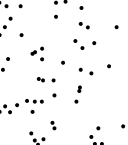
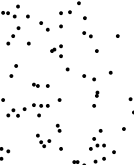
part: (78, 44) -> (44, 26), moved
part: (37, 53) -> (56, 50), moved
part: (45, 78) -> (40, 84), moved
part: (77, 93) -> (95, 98), moved

